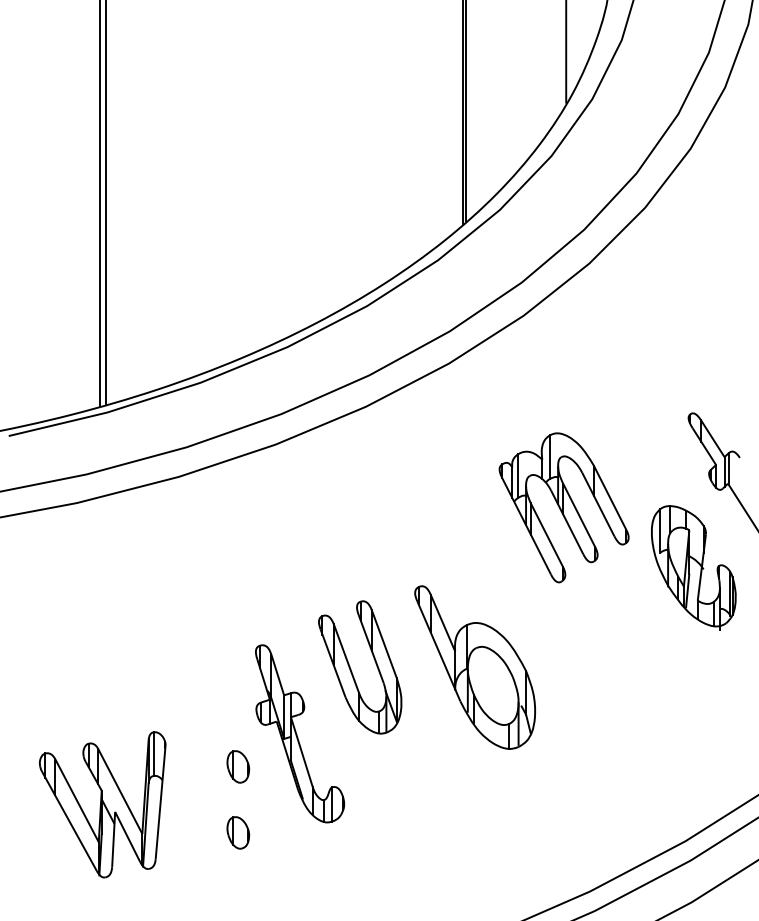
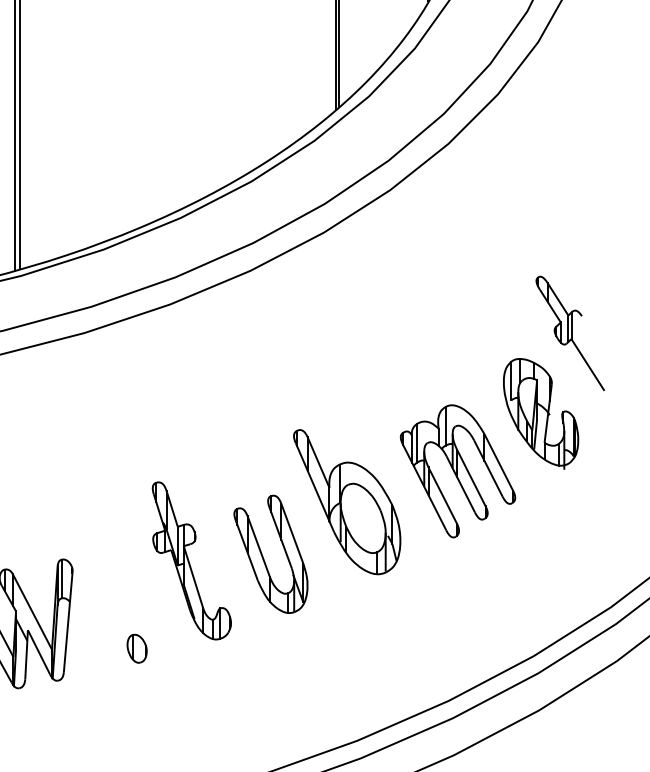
part: (563, 507) -> (457, 471), moved
part: (352, 671) -> (264, 557), moved
part: (238, 766) -> (137, 589), removed

